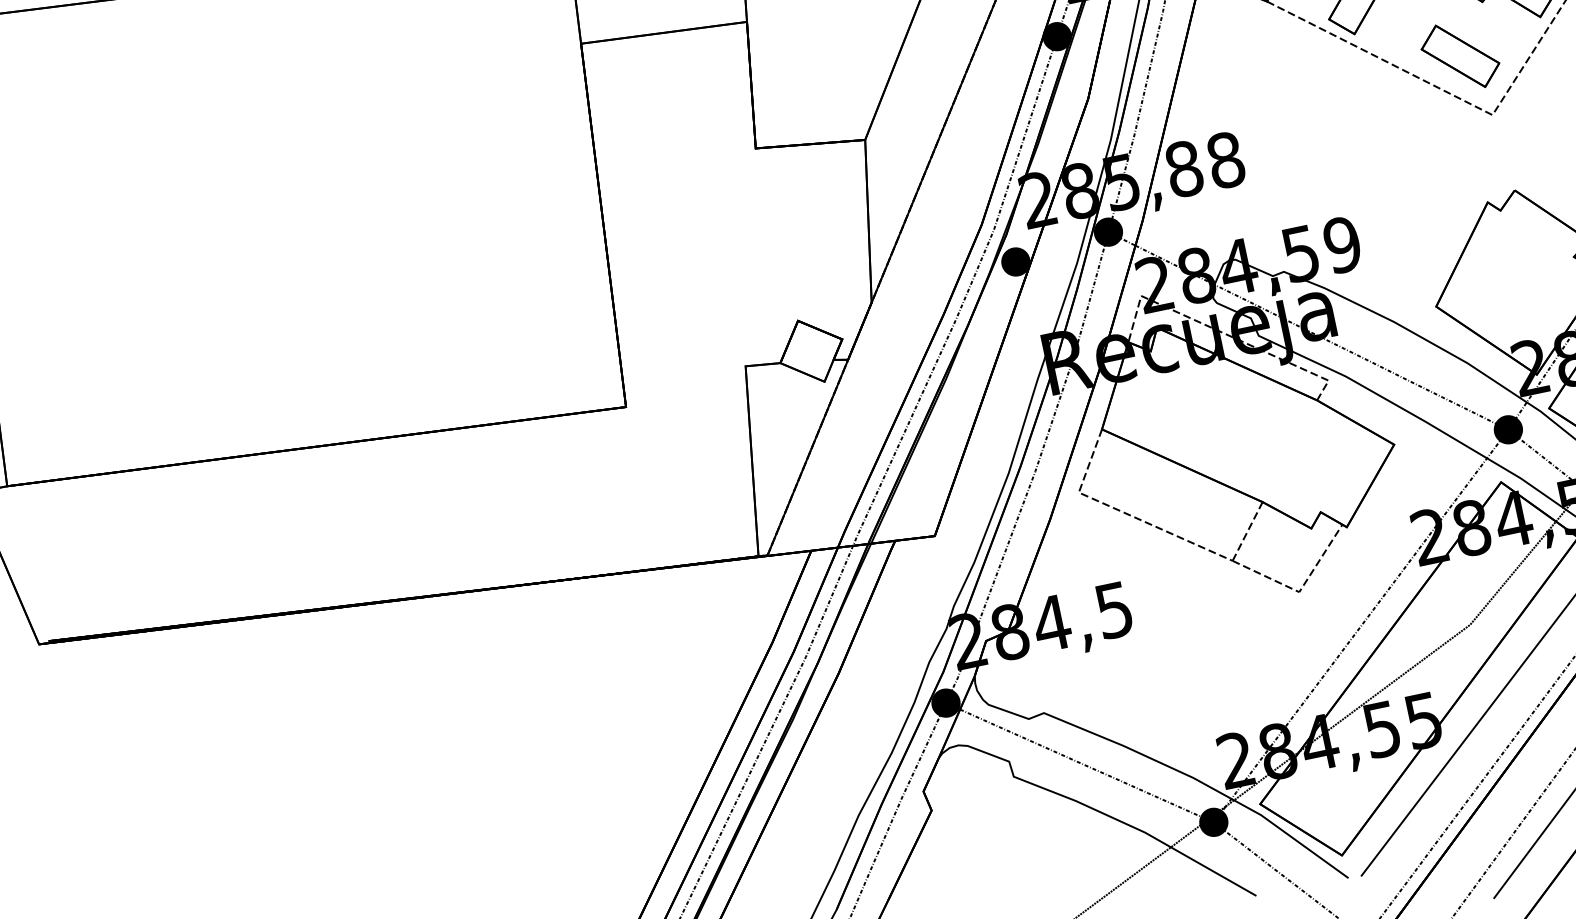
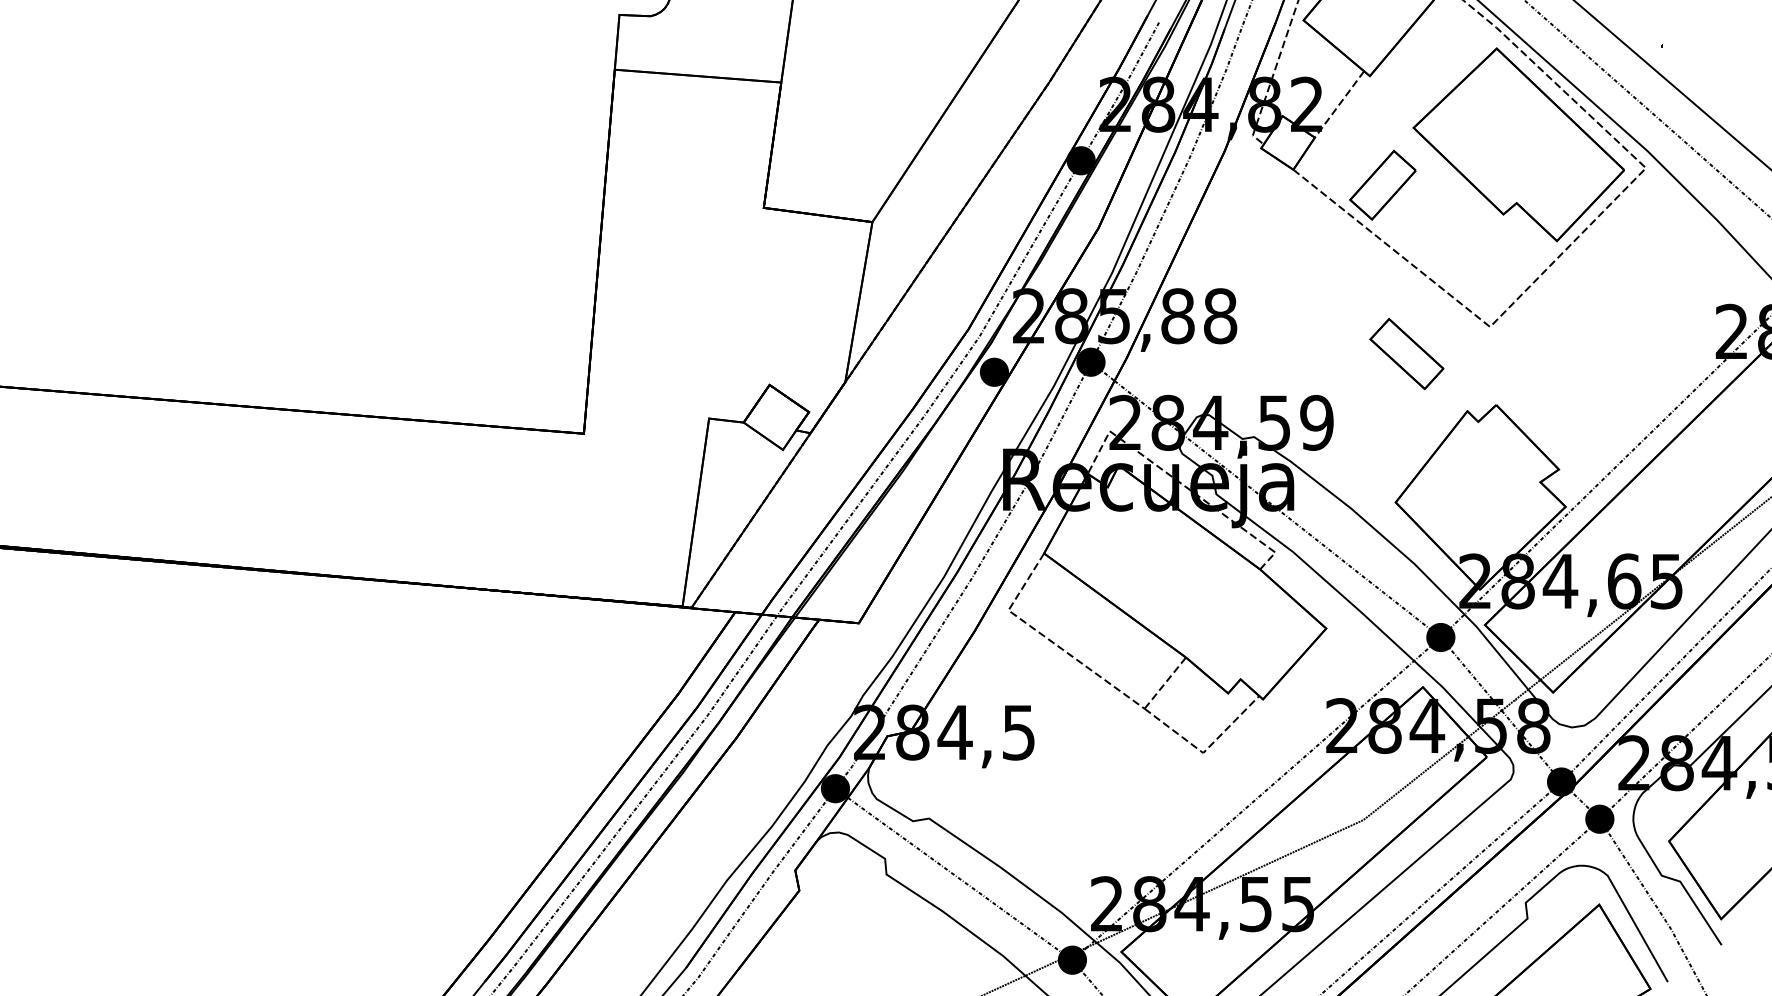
part: (1460, 56) -> (1406, 354), moved

